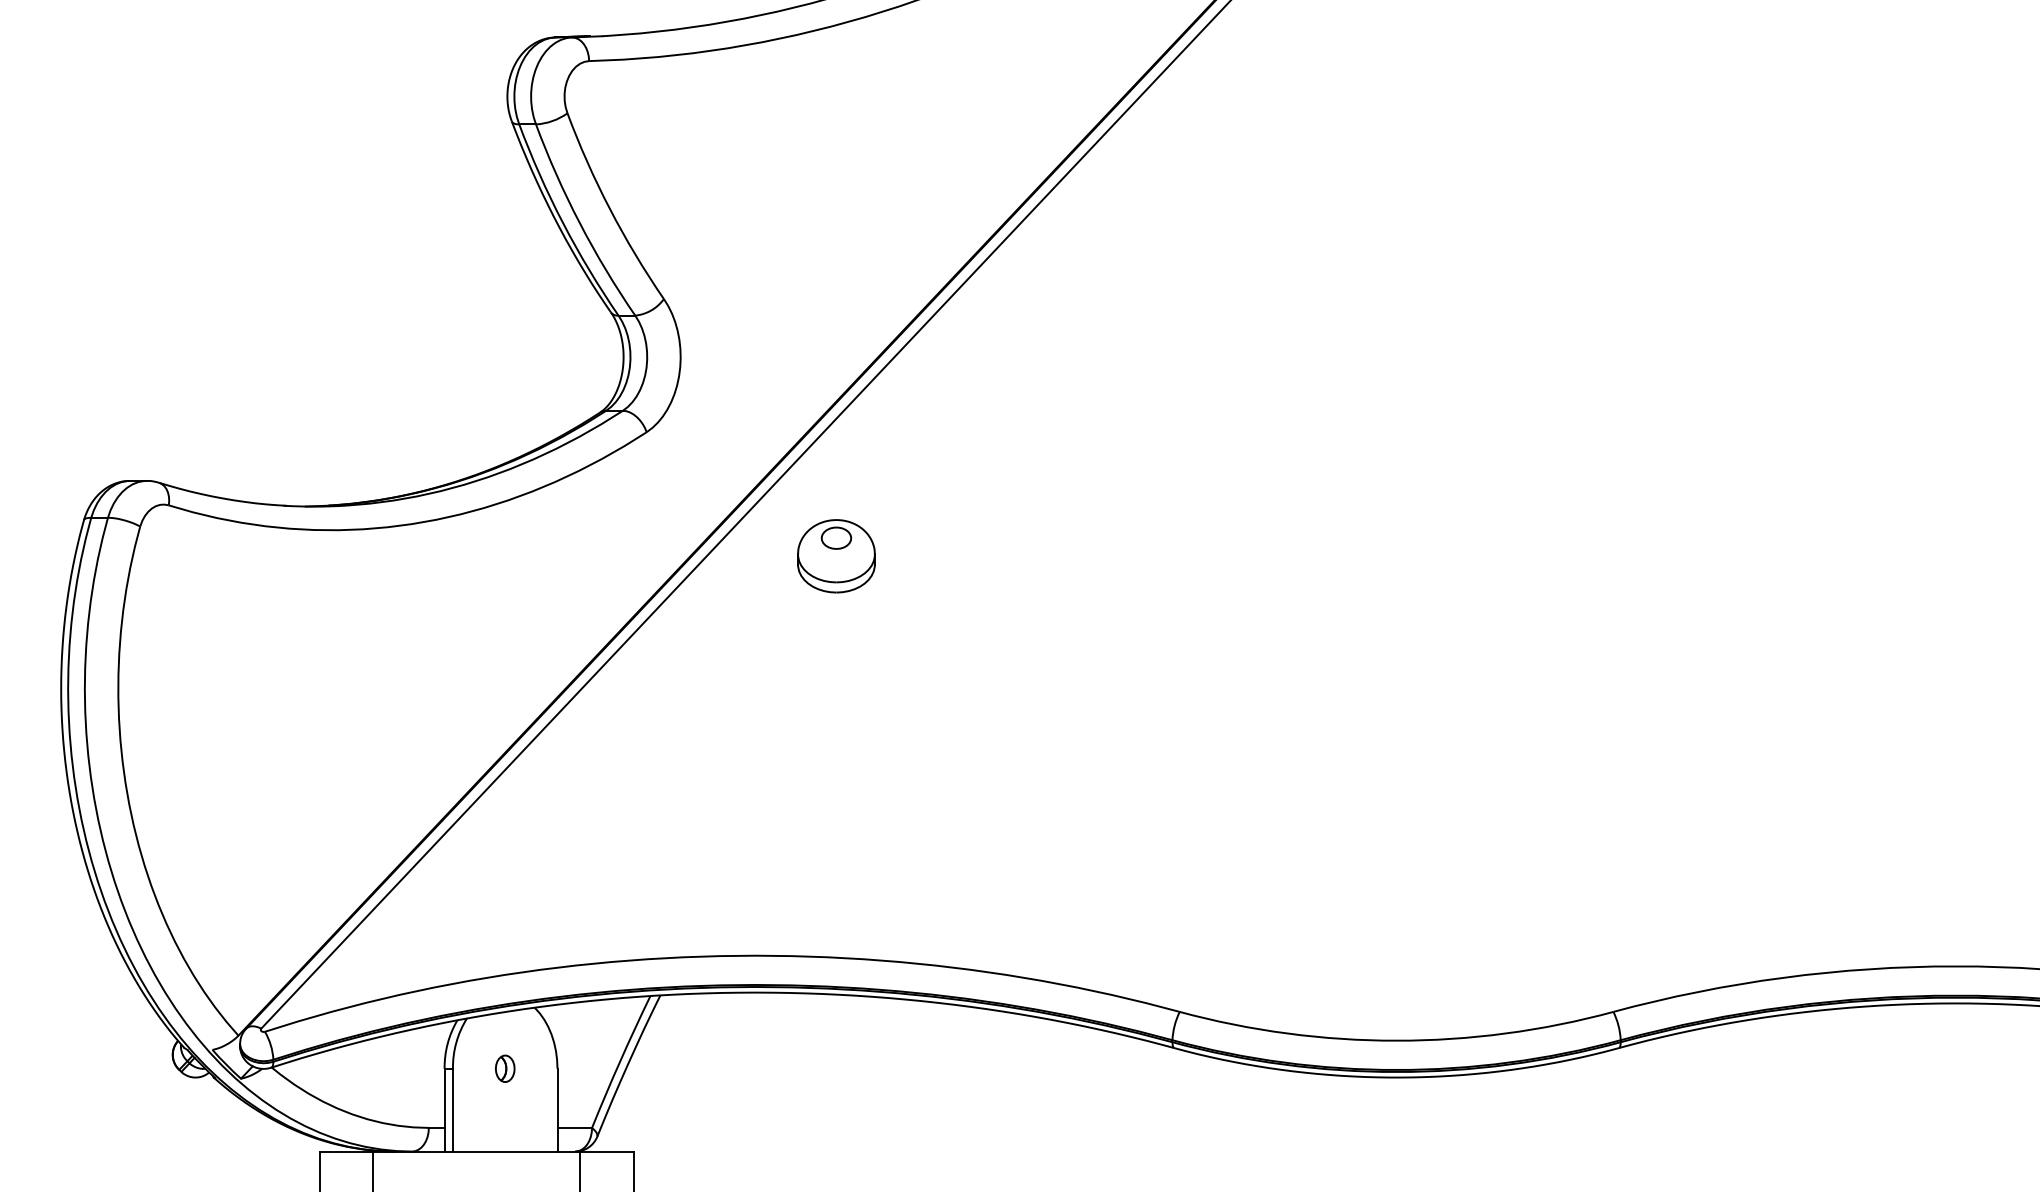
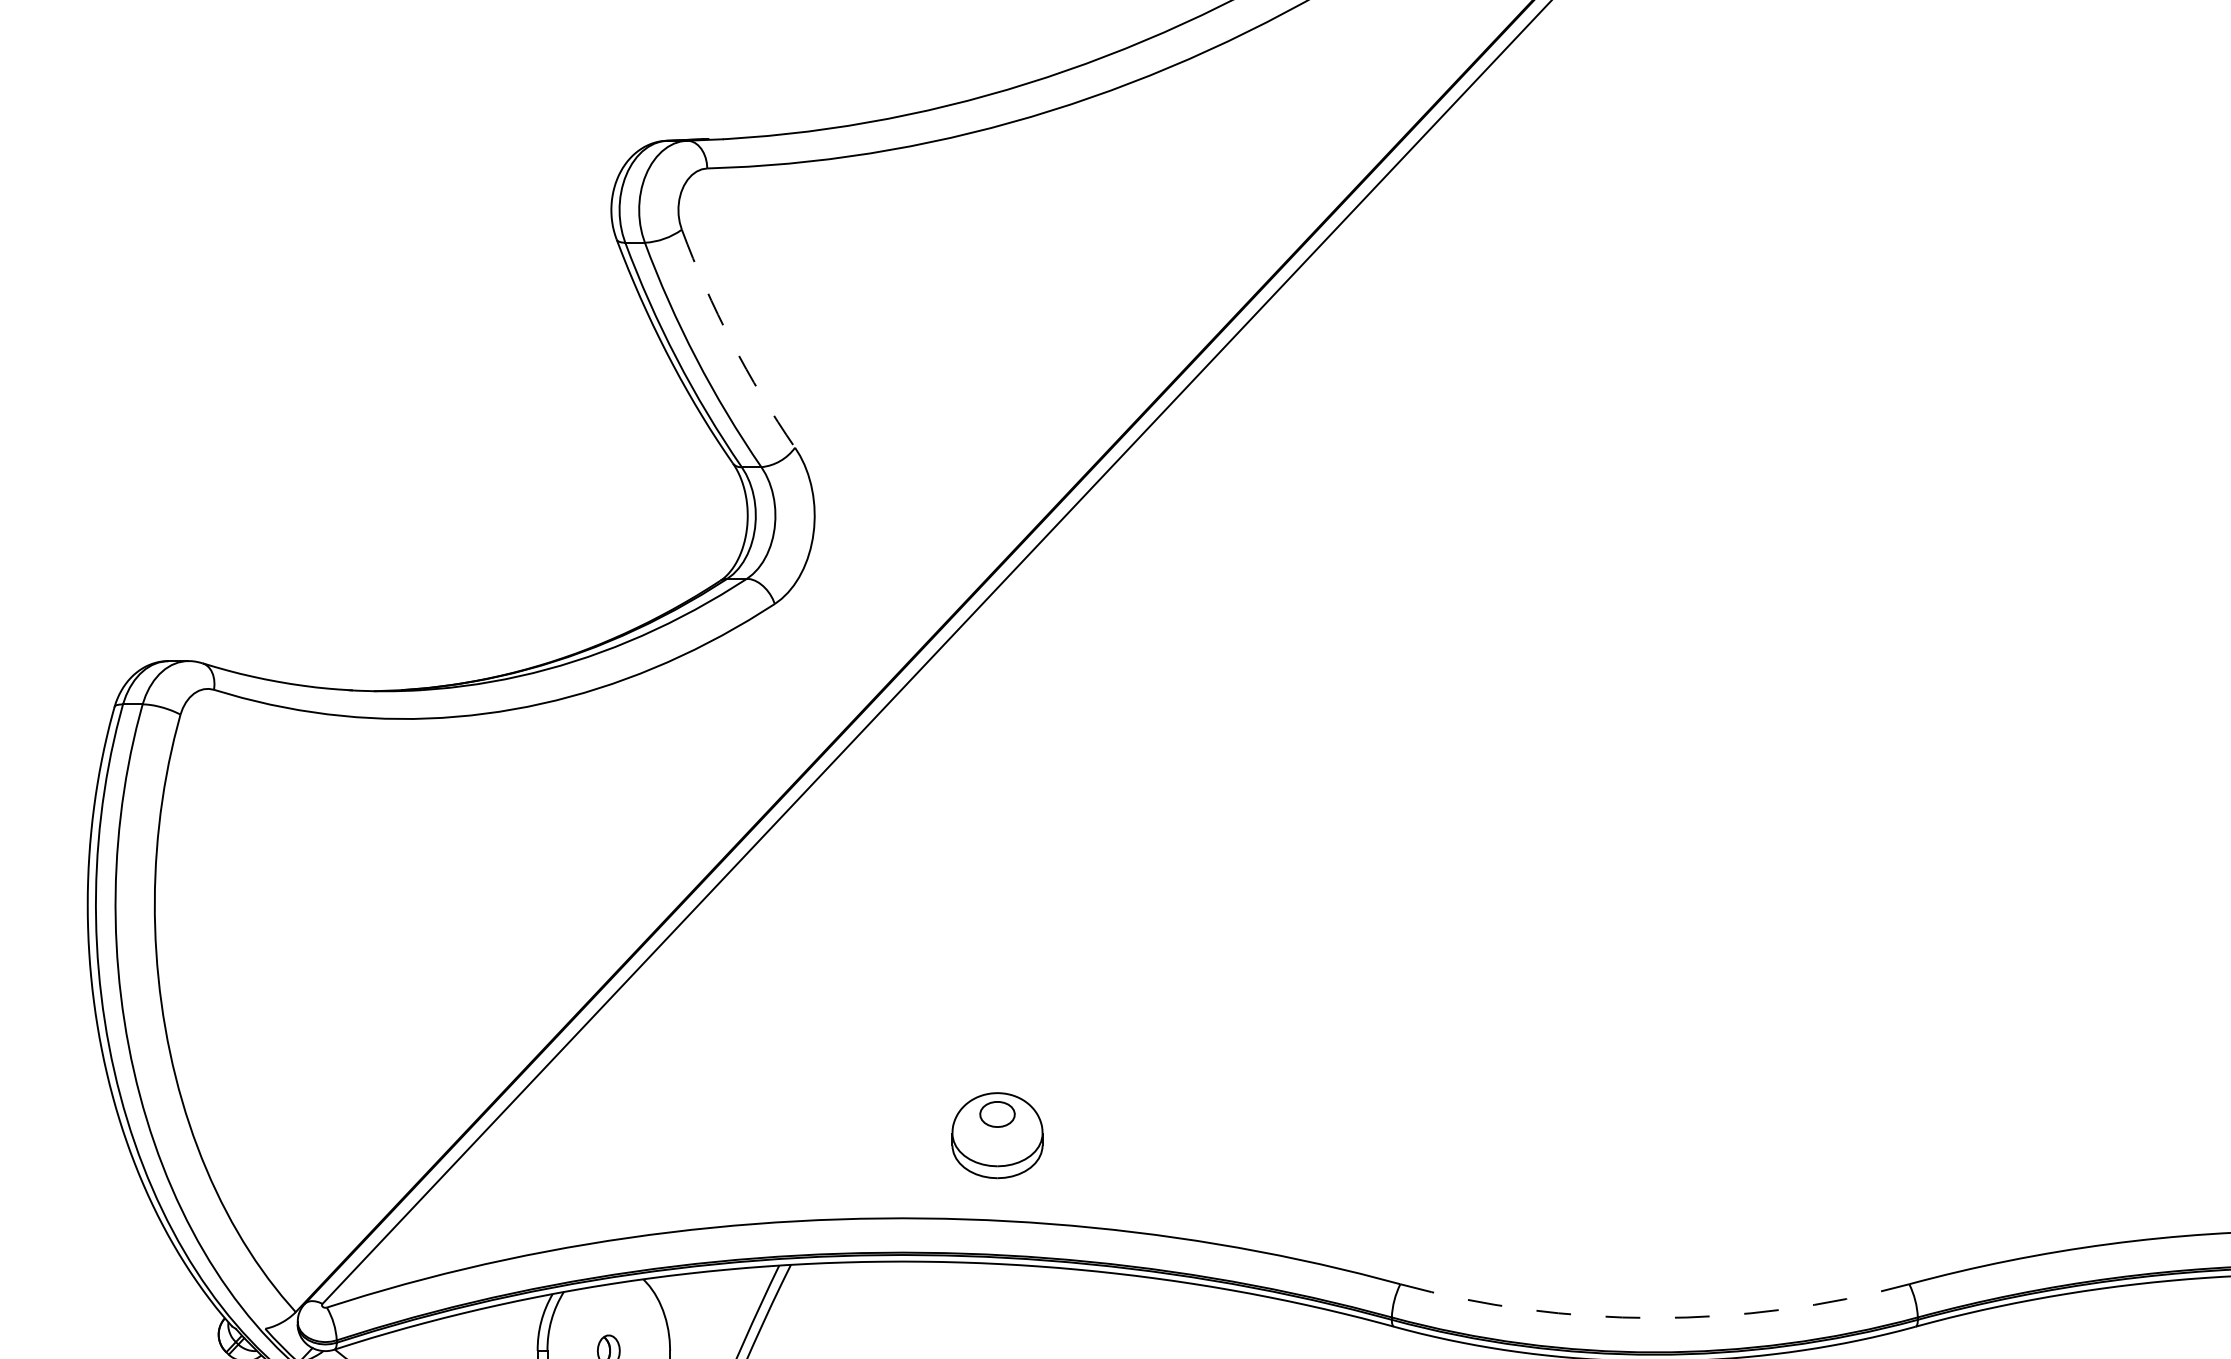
arc: (610, 209) -> (732, 342), solid -> dashed
part: (836, 556) -> (997, 1135), moved
arc: (1396, 1040) -> (1654, 1317), solid -> dashed

